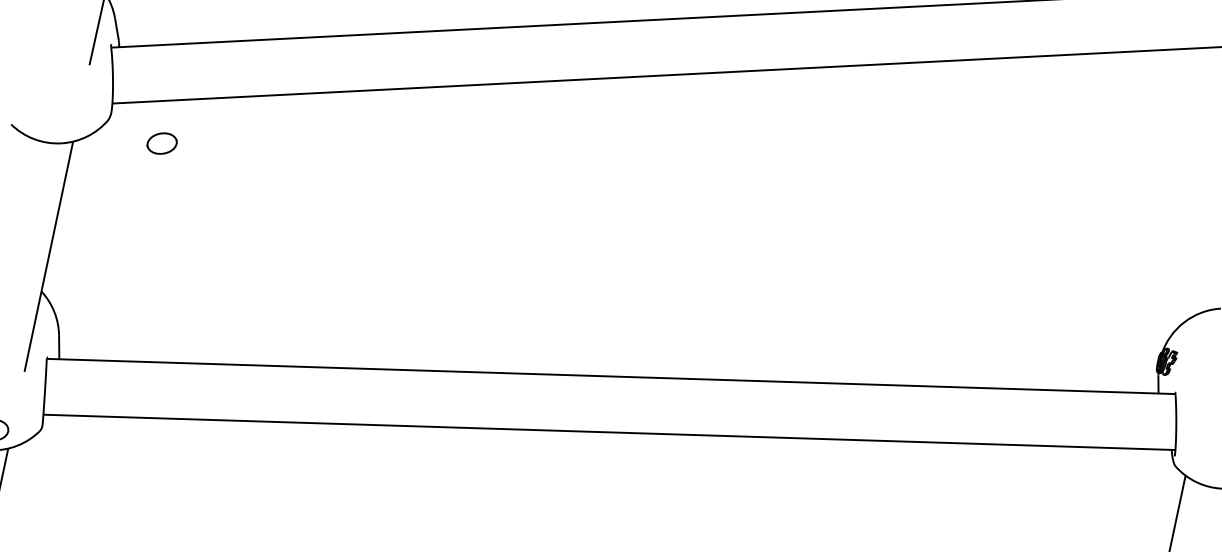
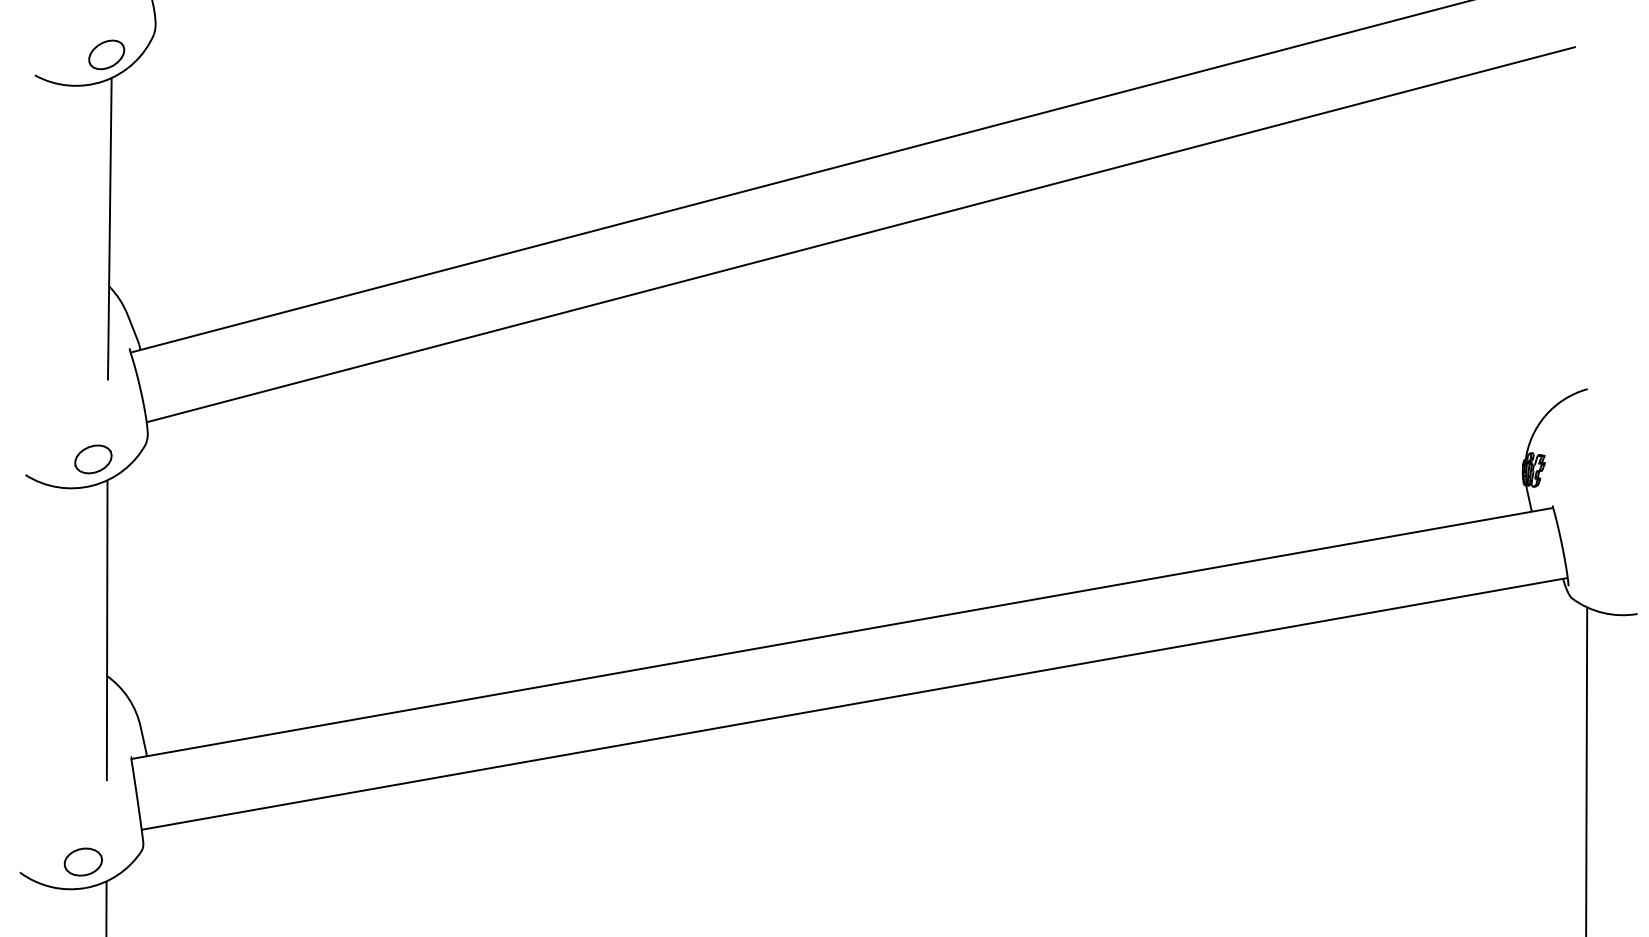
part: (162, 143) -> (93, 459), moved

